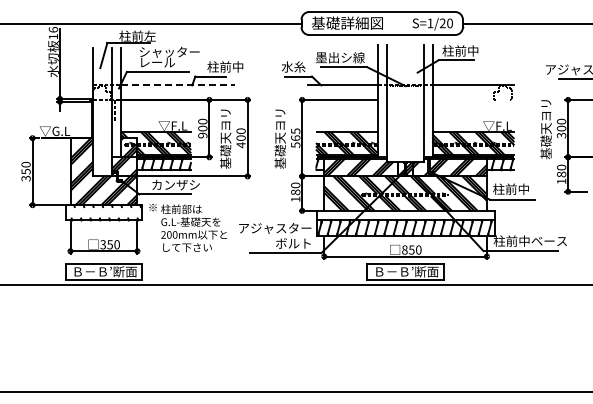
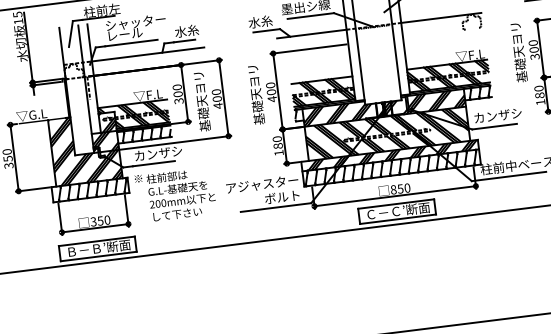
text: (53, 29) -> (17, 14), 16 -> 15
text: (225, 66) -> (192, 29), 柱前中 -> 水糸
line: (177, 85) -> (147, 54), dashed -> solid
text: (202, 135) -> (178, 101), 900 -> 300
text: (295, 138) -> (271, 92), 565 -> 400
text: (517, 188) -> (497, 114), 柱前中 -> カンザシ
hatch: (103, 212) -> (89, 189), added
hatch: (407, 215) -> (392, 155), added
text: (391, 271) -> (383, 212), Ｂ－Ｂ’断面 -> Ｃ－Ｃ’断面

